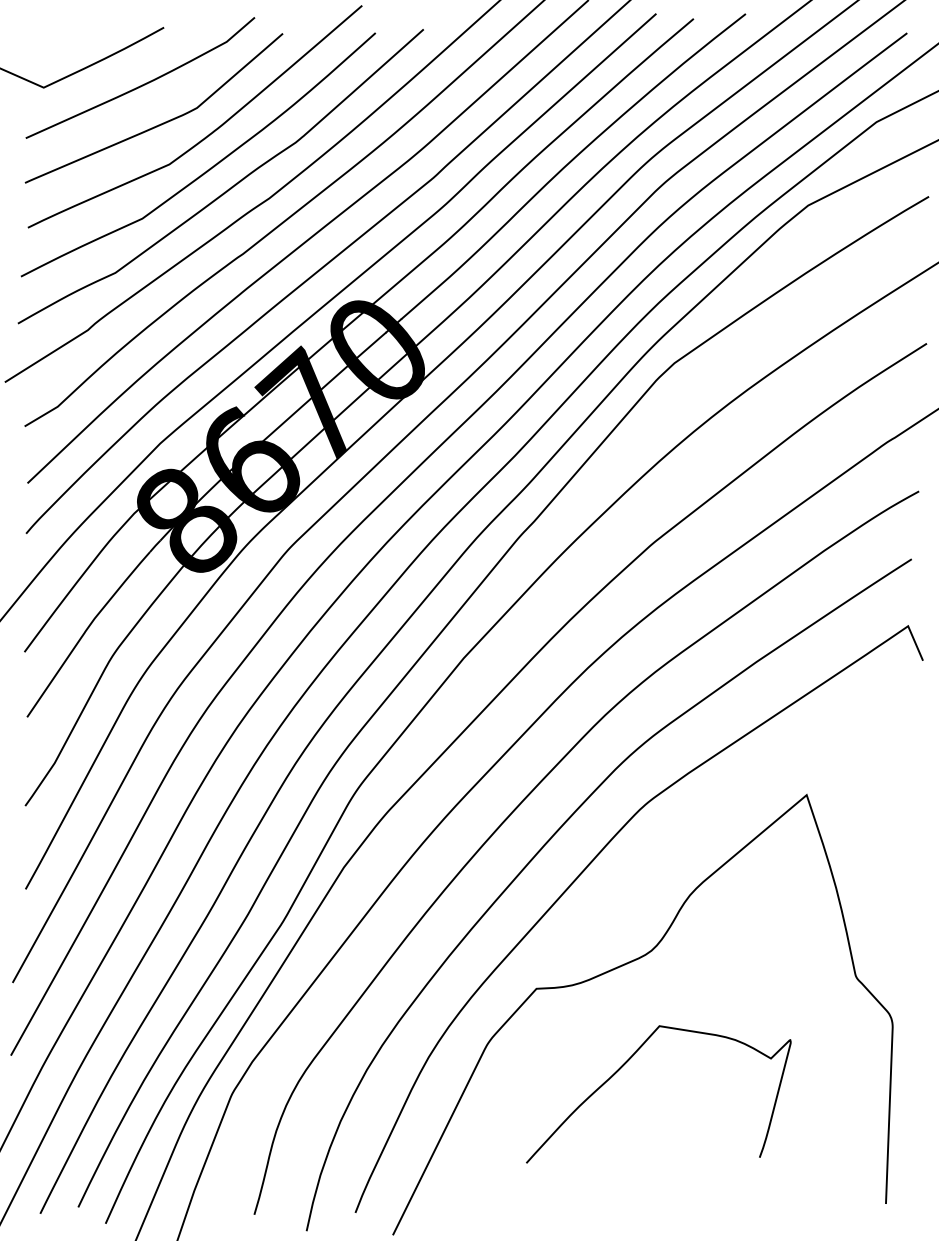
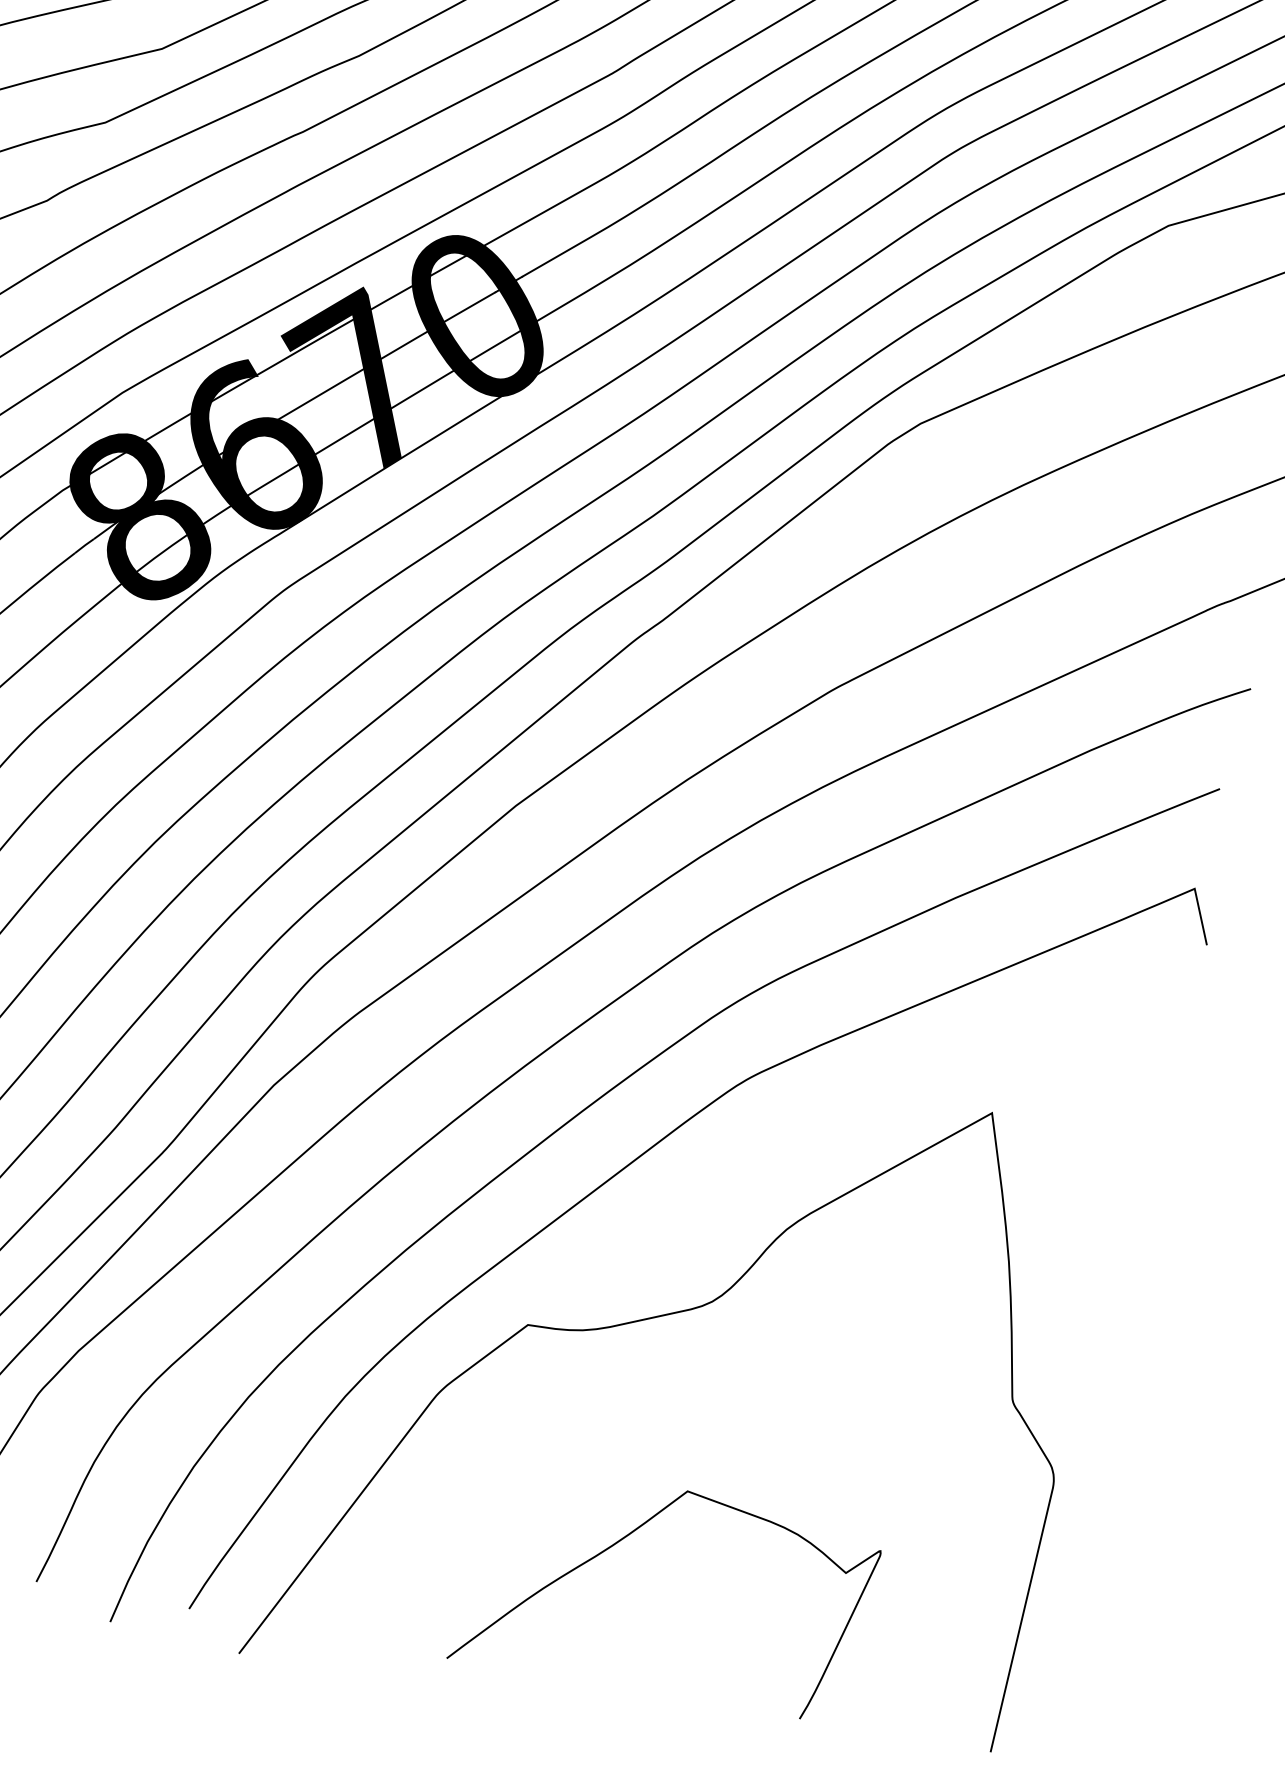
curve: (627, 1062) -> (628, 1536), moved

